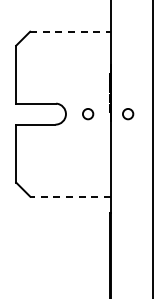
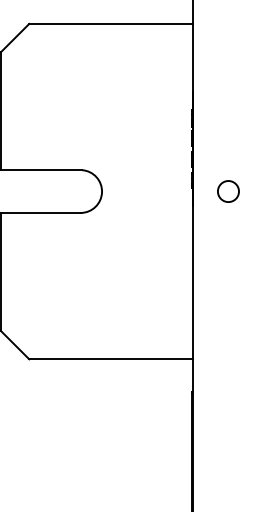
line: (70, 31) -> (111, 23), dashed -> solid
circle: (88, 114) -> (147, 192), removed
line: (69, 196) -> (109, 359), dashed -> solid

